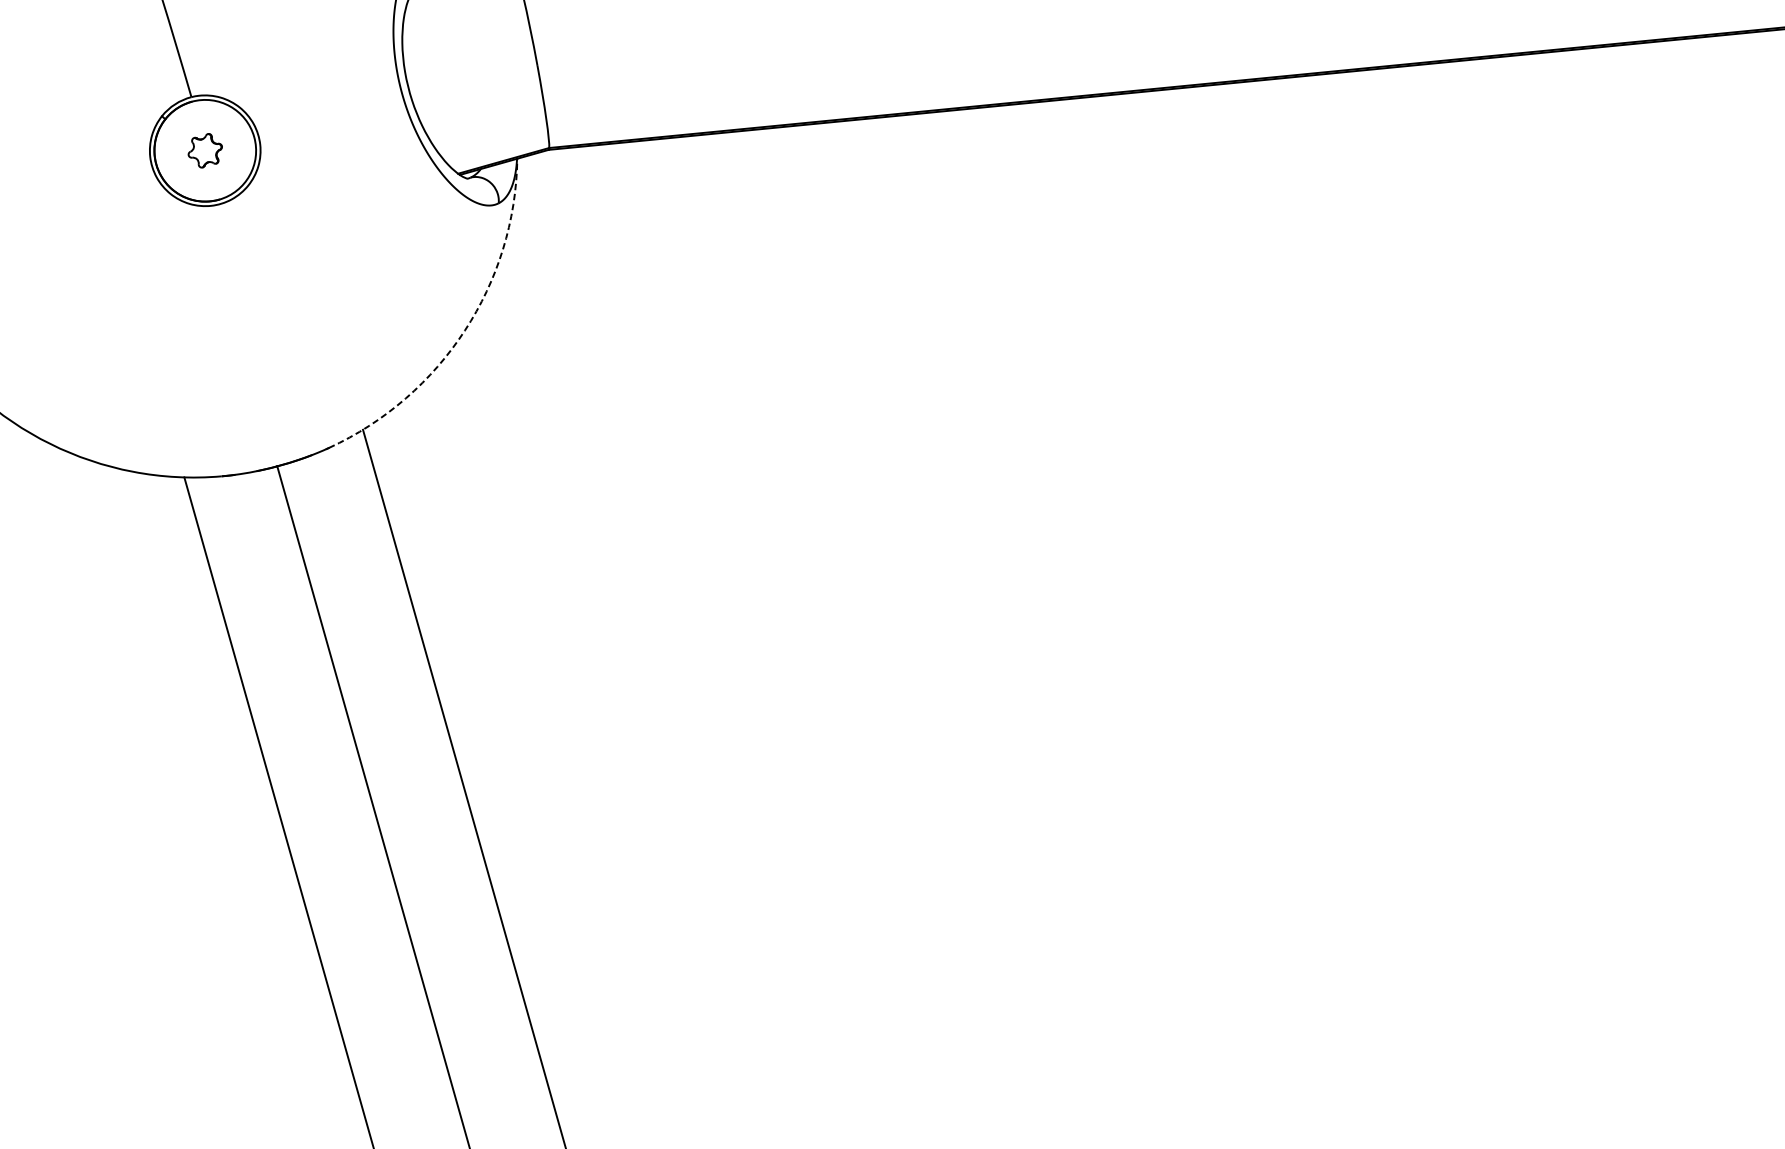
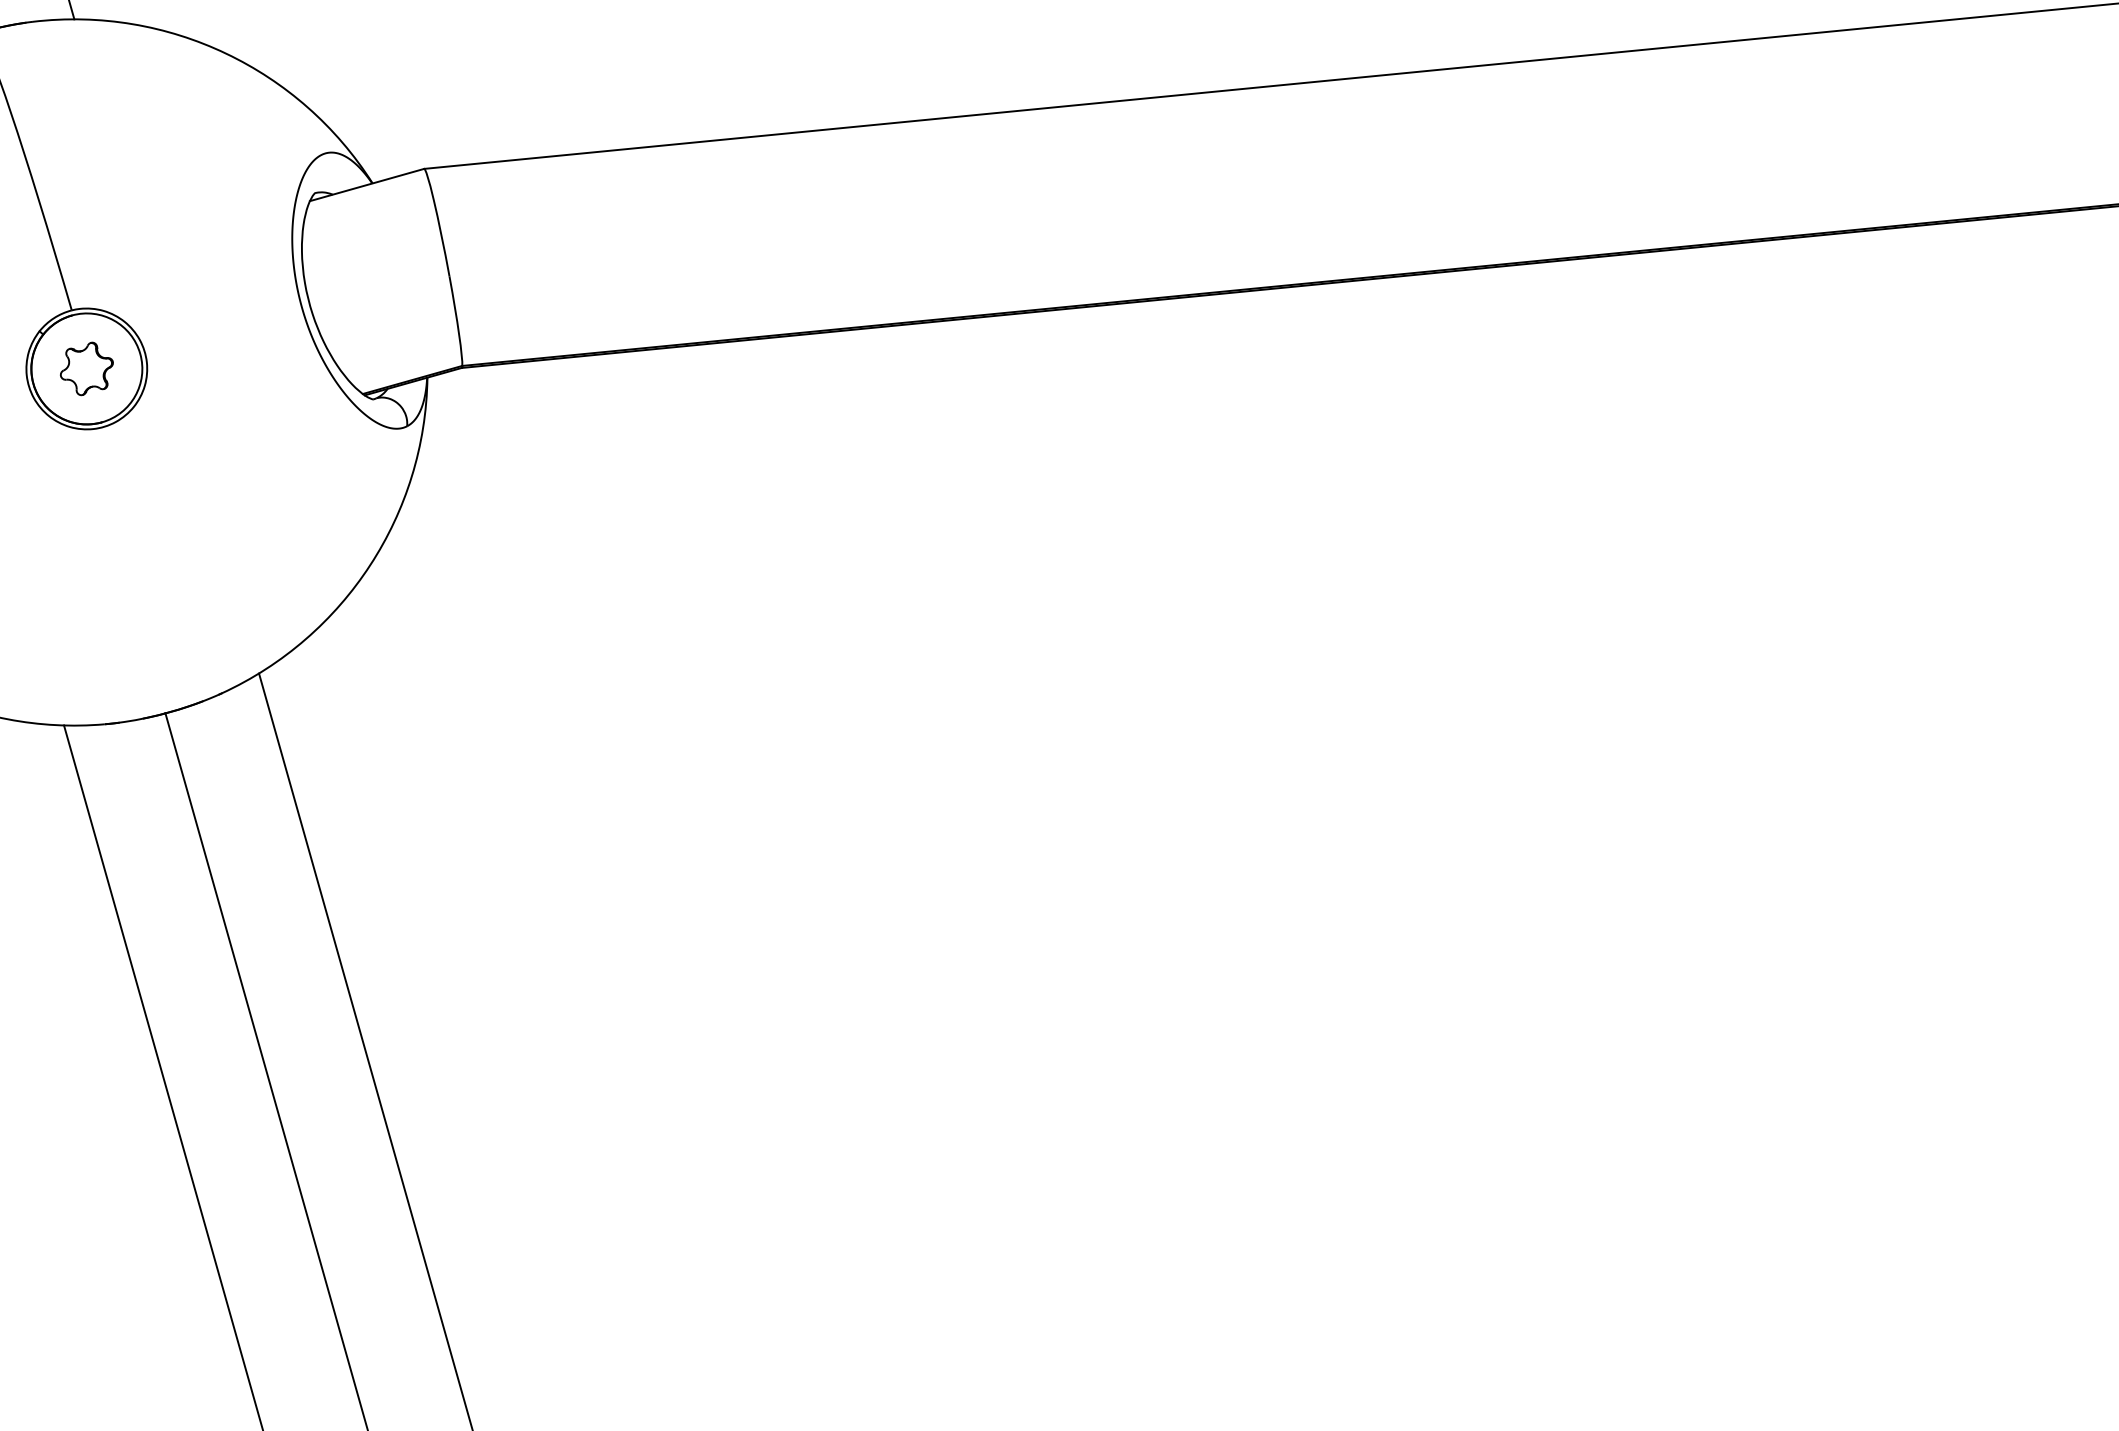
part: (204, 150) -> (86, 368), size x1.43
arc: (465, 330) -> (370, 565), dashed -> solid

